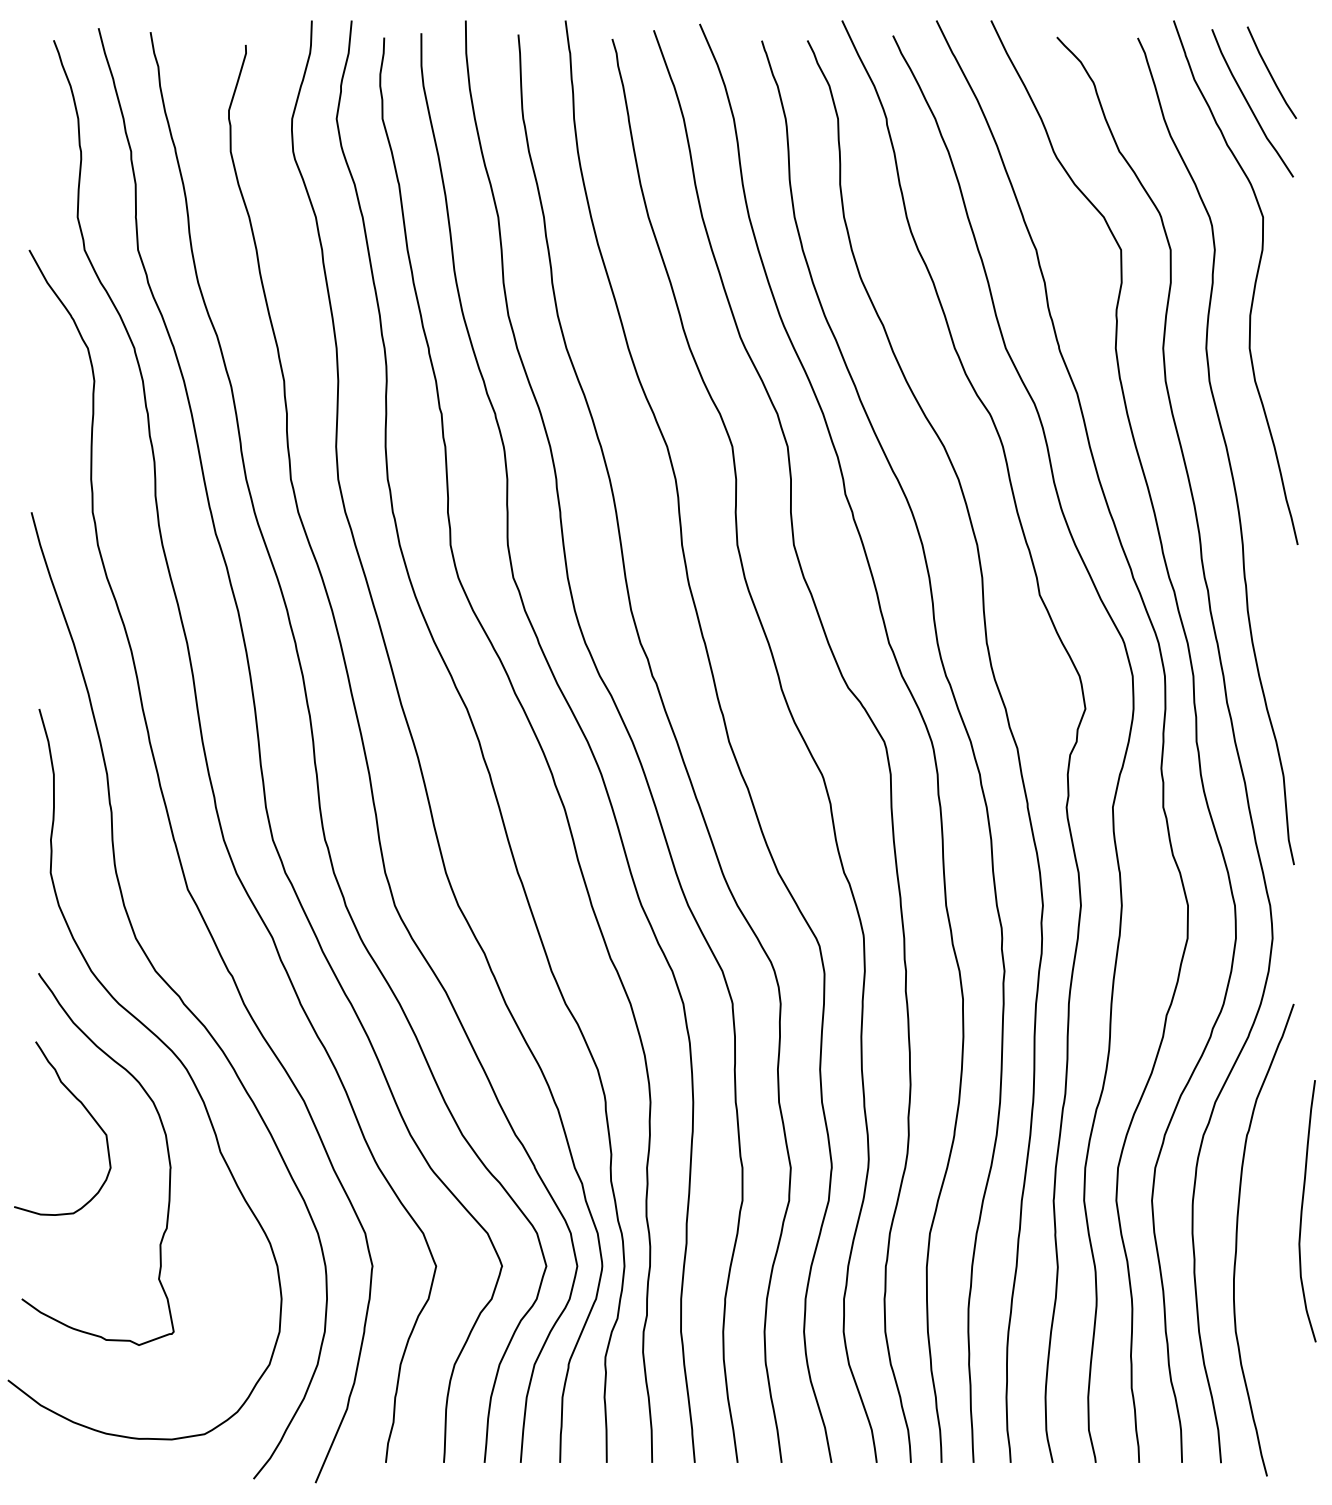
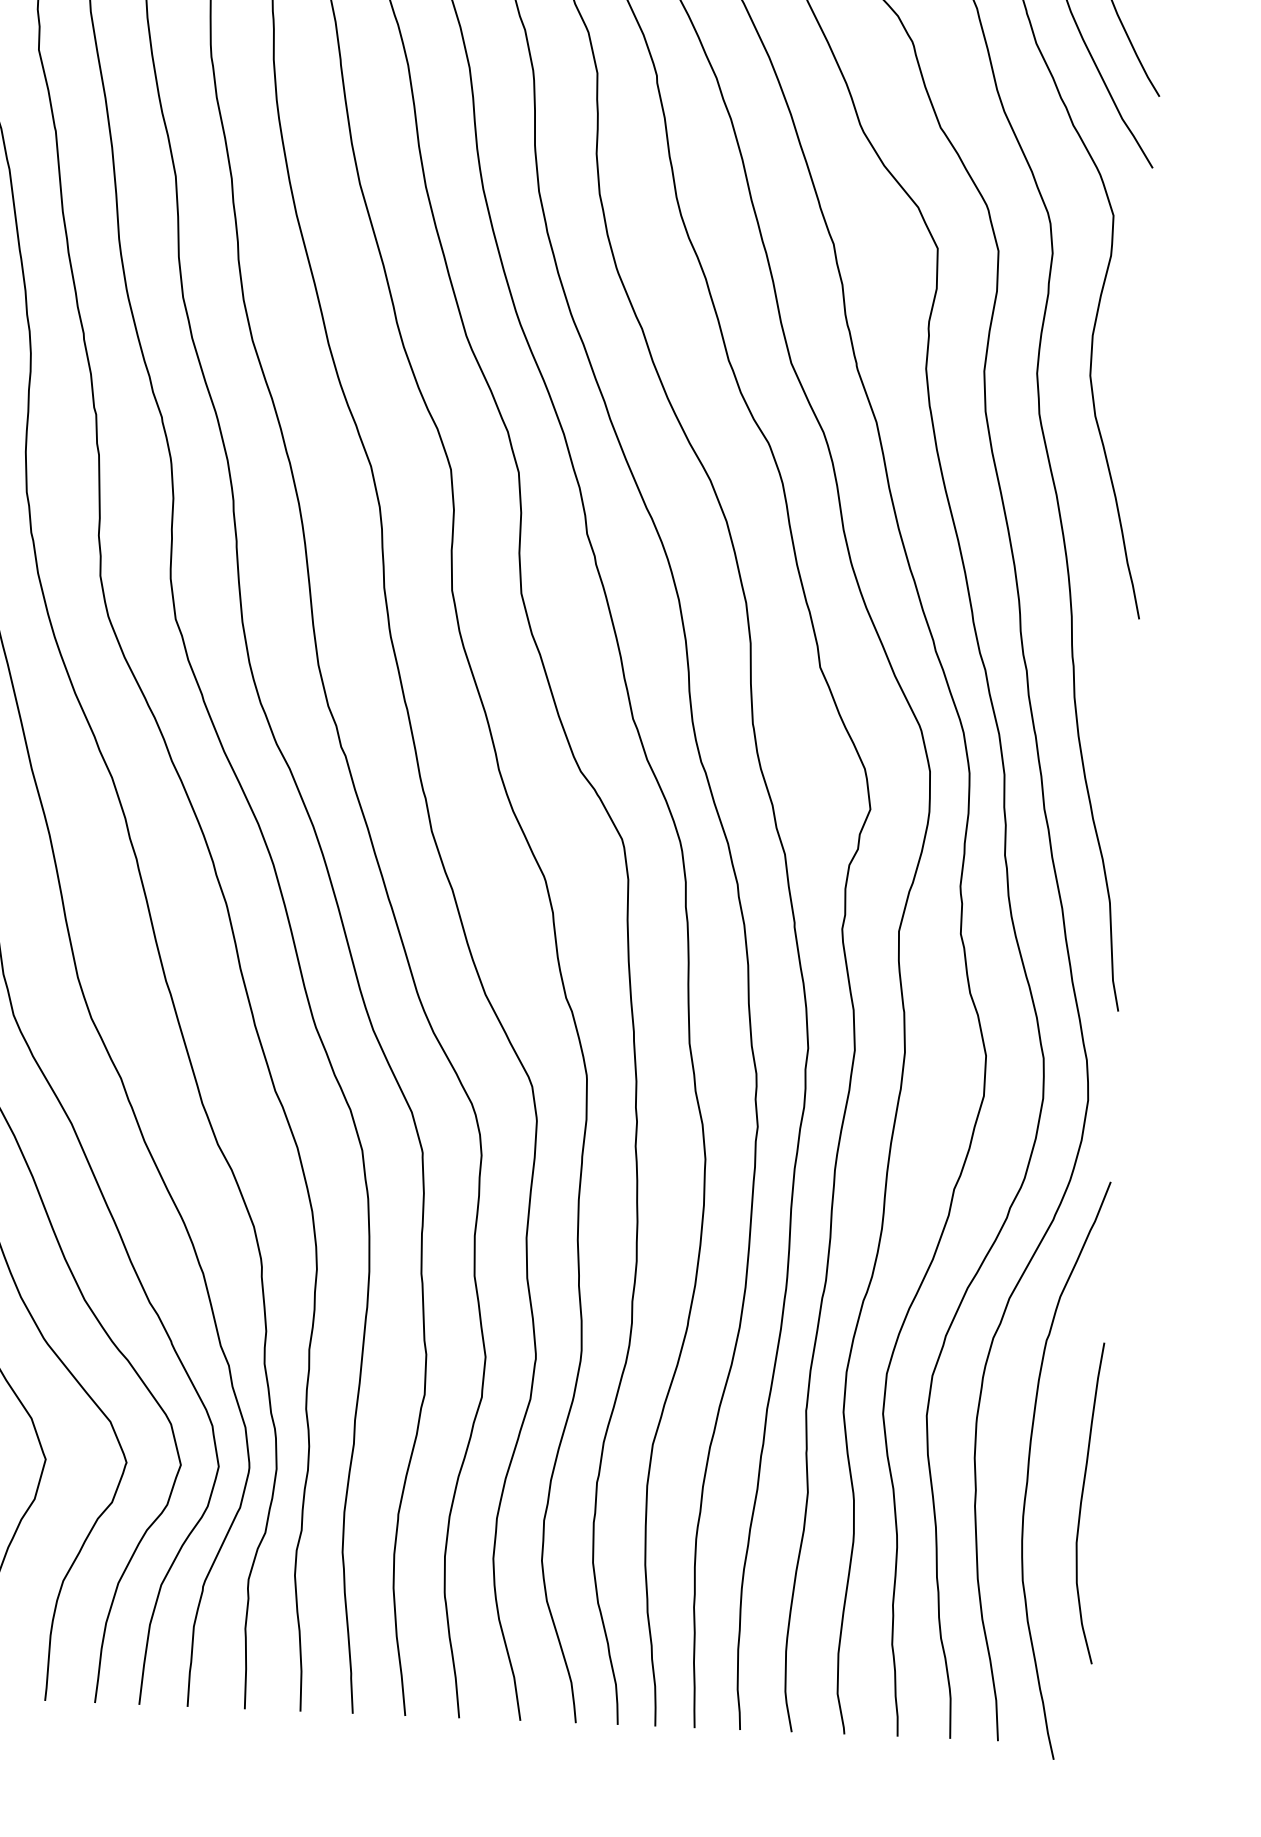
curve: (1302, 1211) -> (1082, 1503), moved

